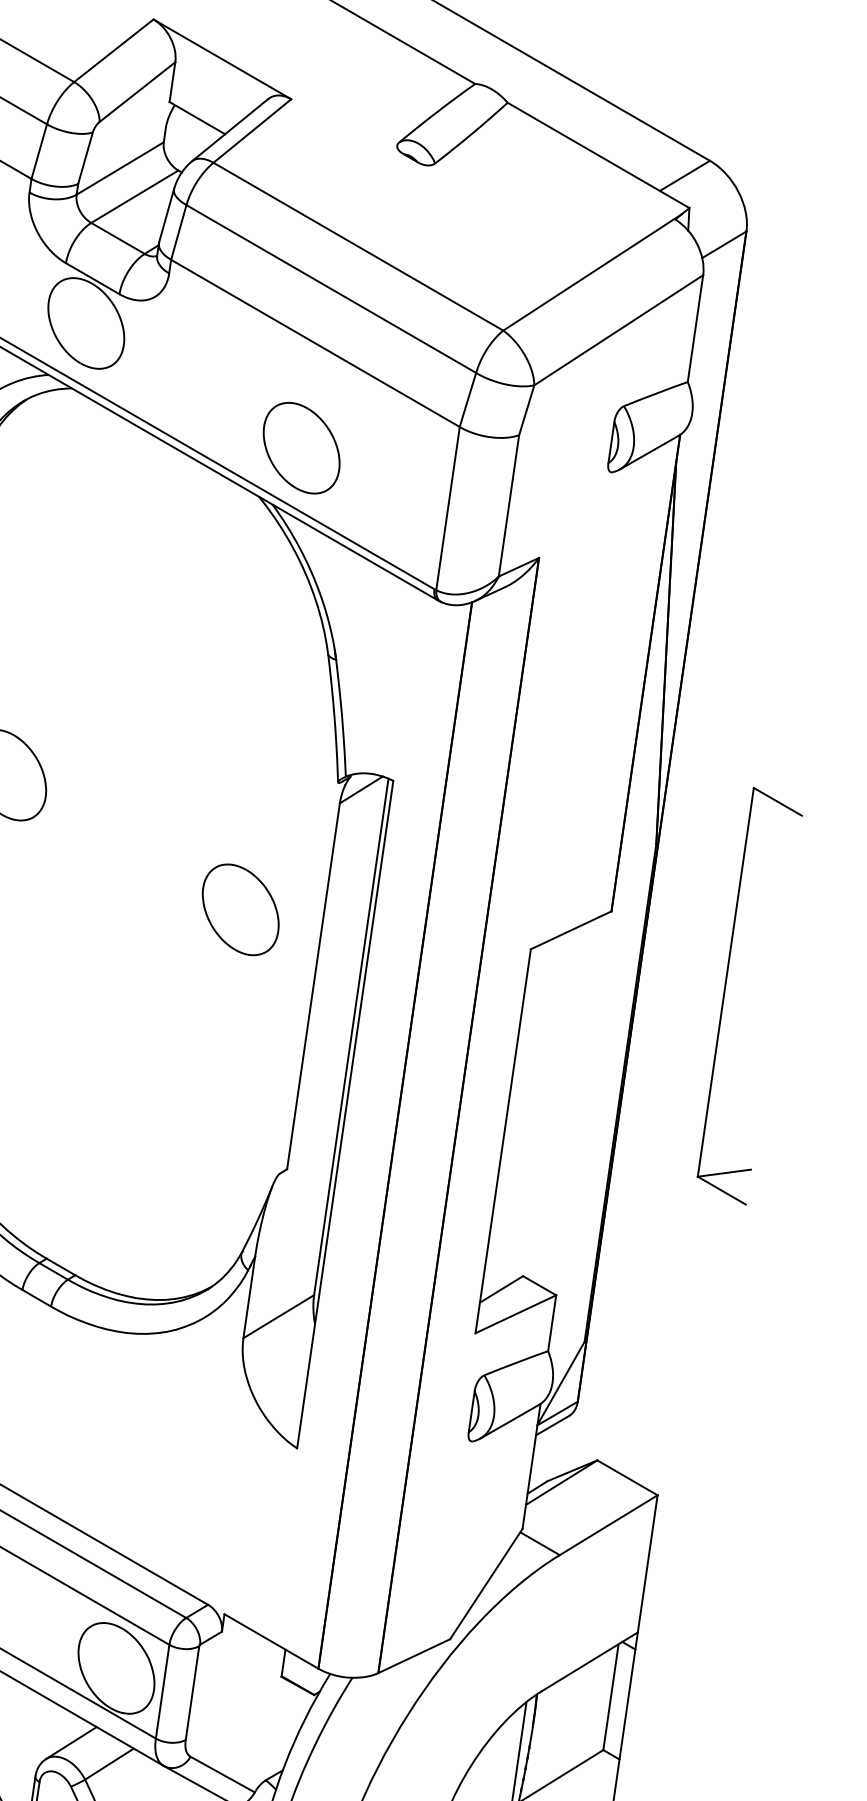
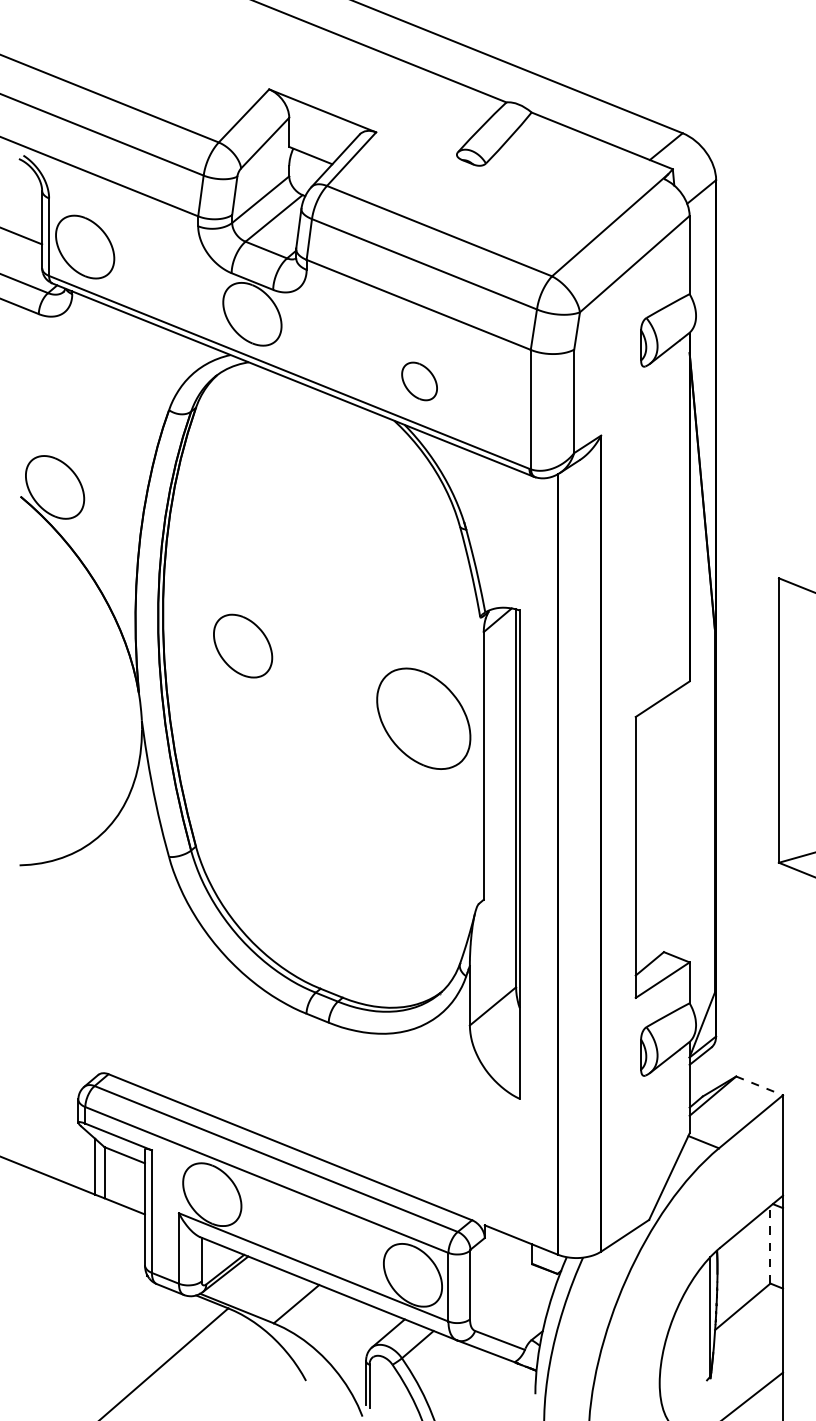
part: (301, 448) -> (419, 381), size x0.6
part: (240, 909) -> (423, 718), size x1.6
line: (628, 1478) -> (760, 1086), solid -> dashed
line: (611, 1696) -> (770, 1244), solid -> dashed

